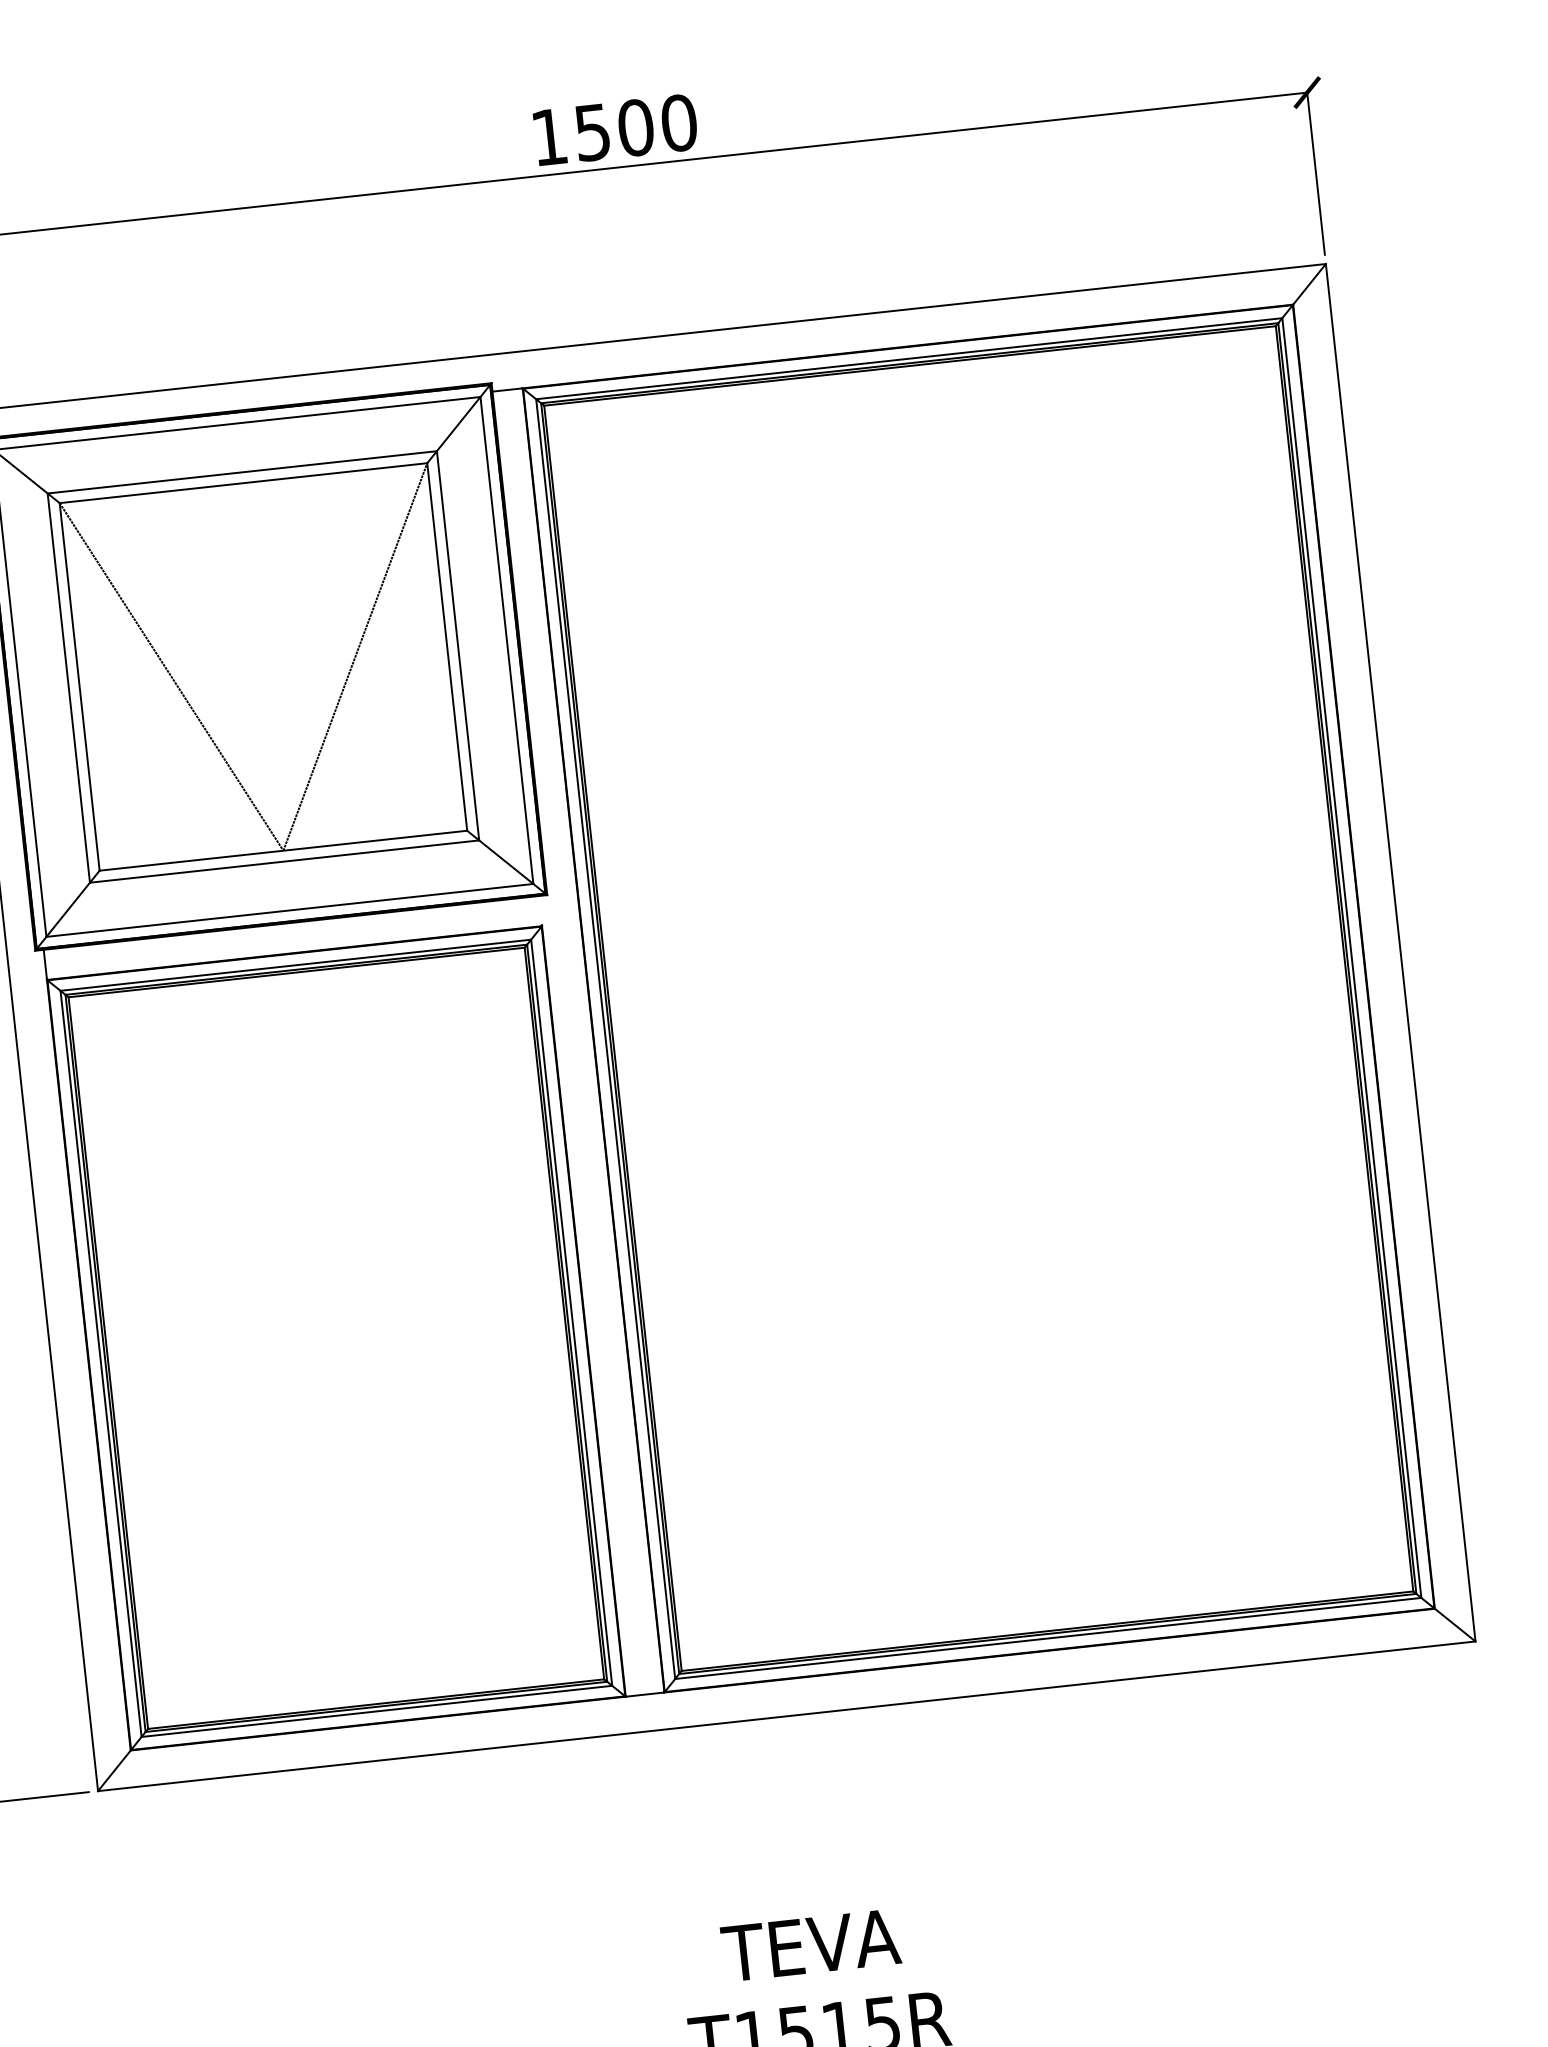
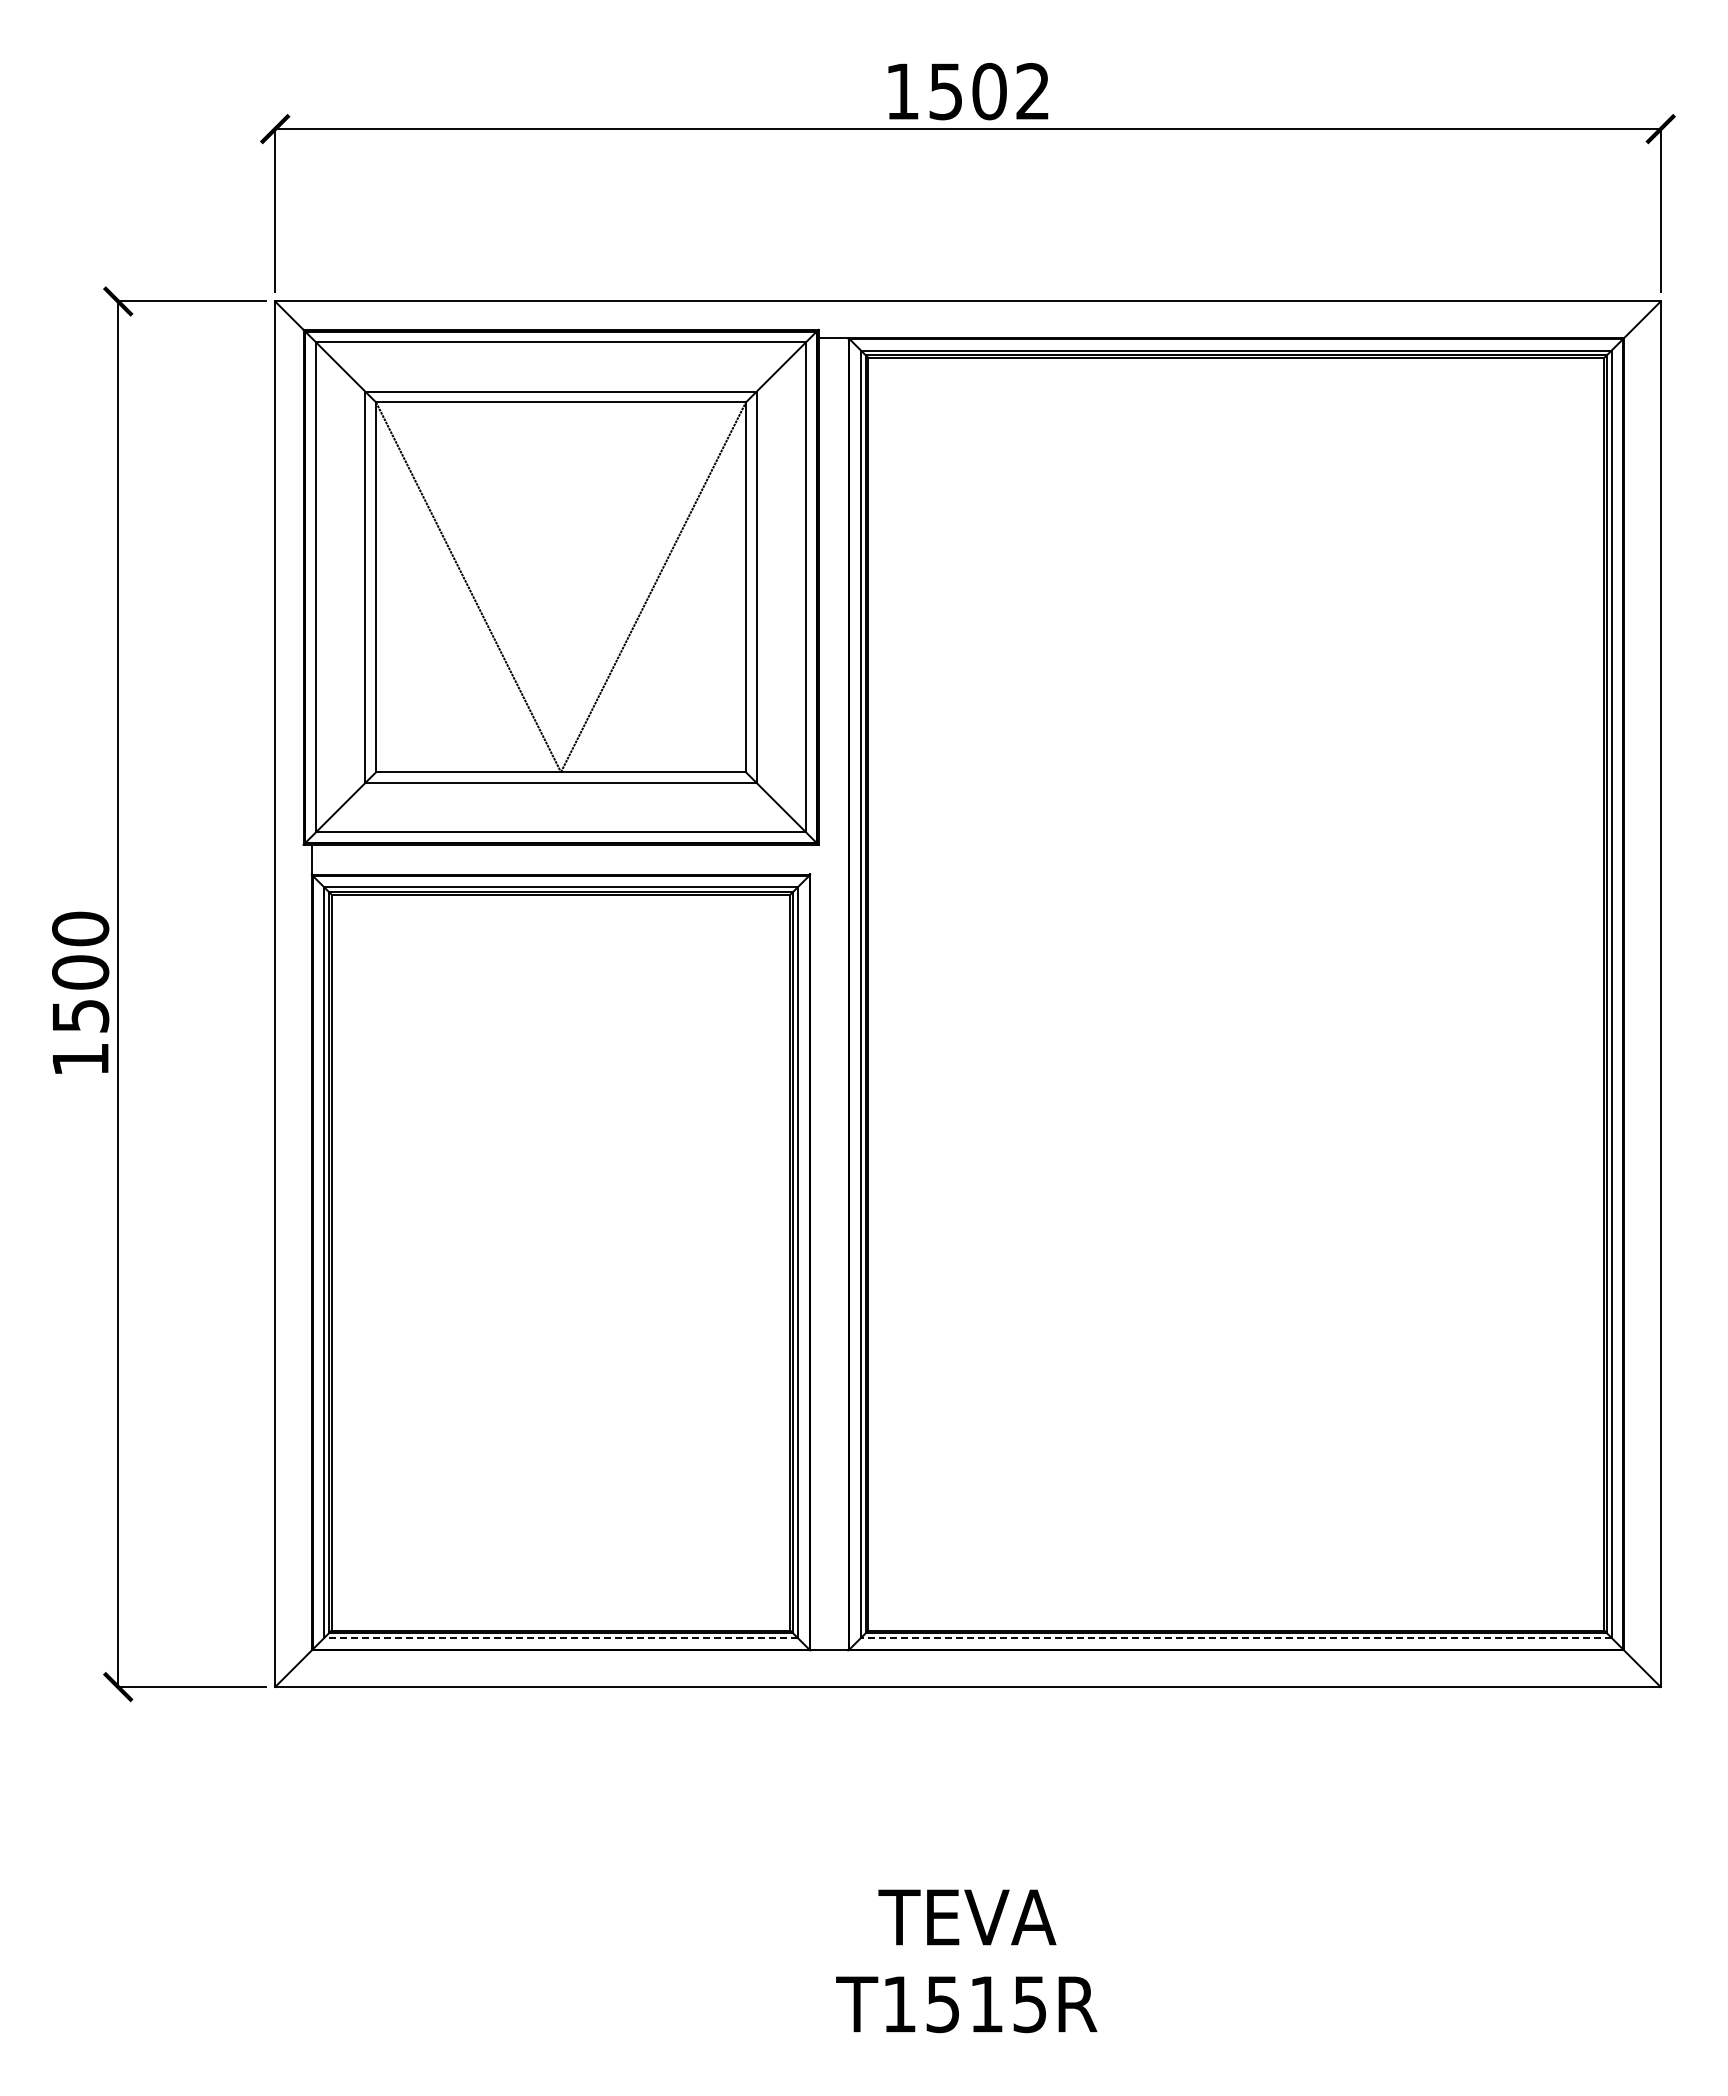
text: (679, 123) -> (1033, 91), 1500 -> 1502
line: (1047, 1638) -> (1235, 1637), solid -> dashed
line: (377, 1710) -> (561, 1637), solid -> dashed

